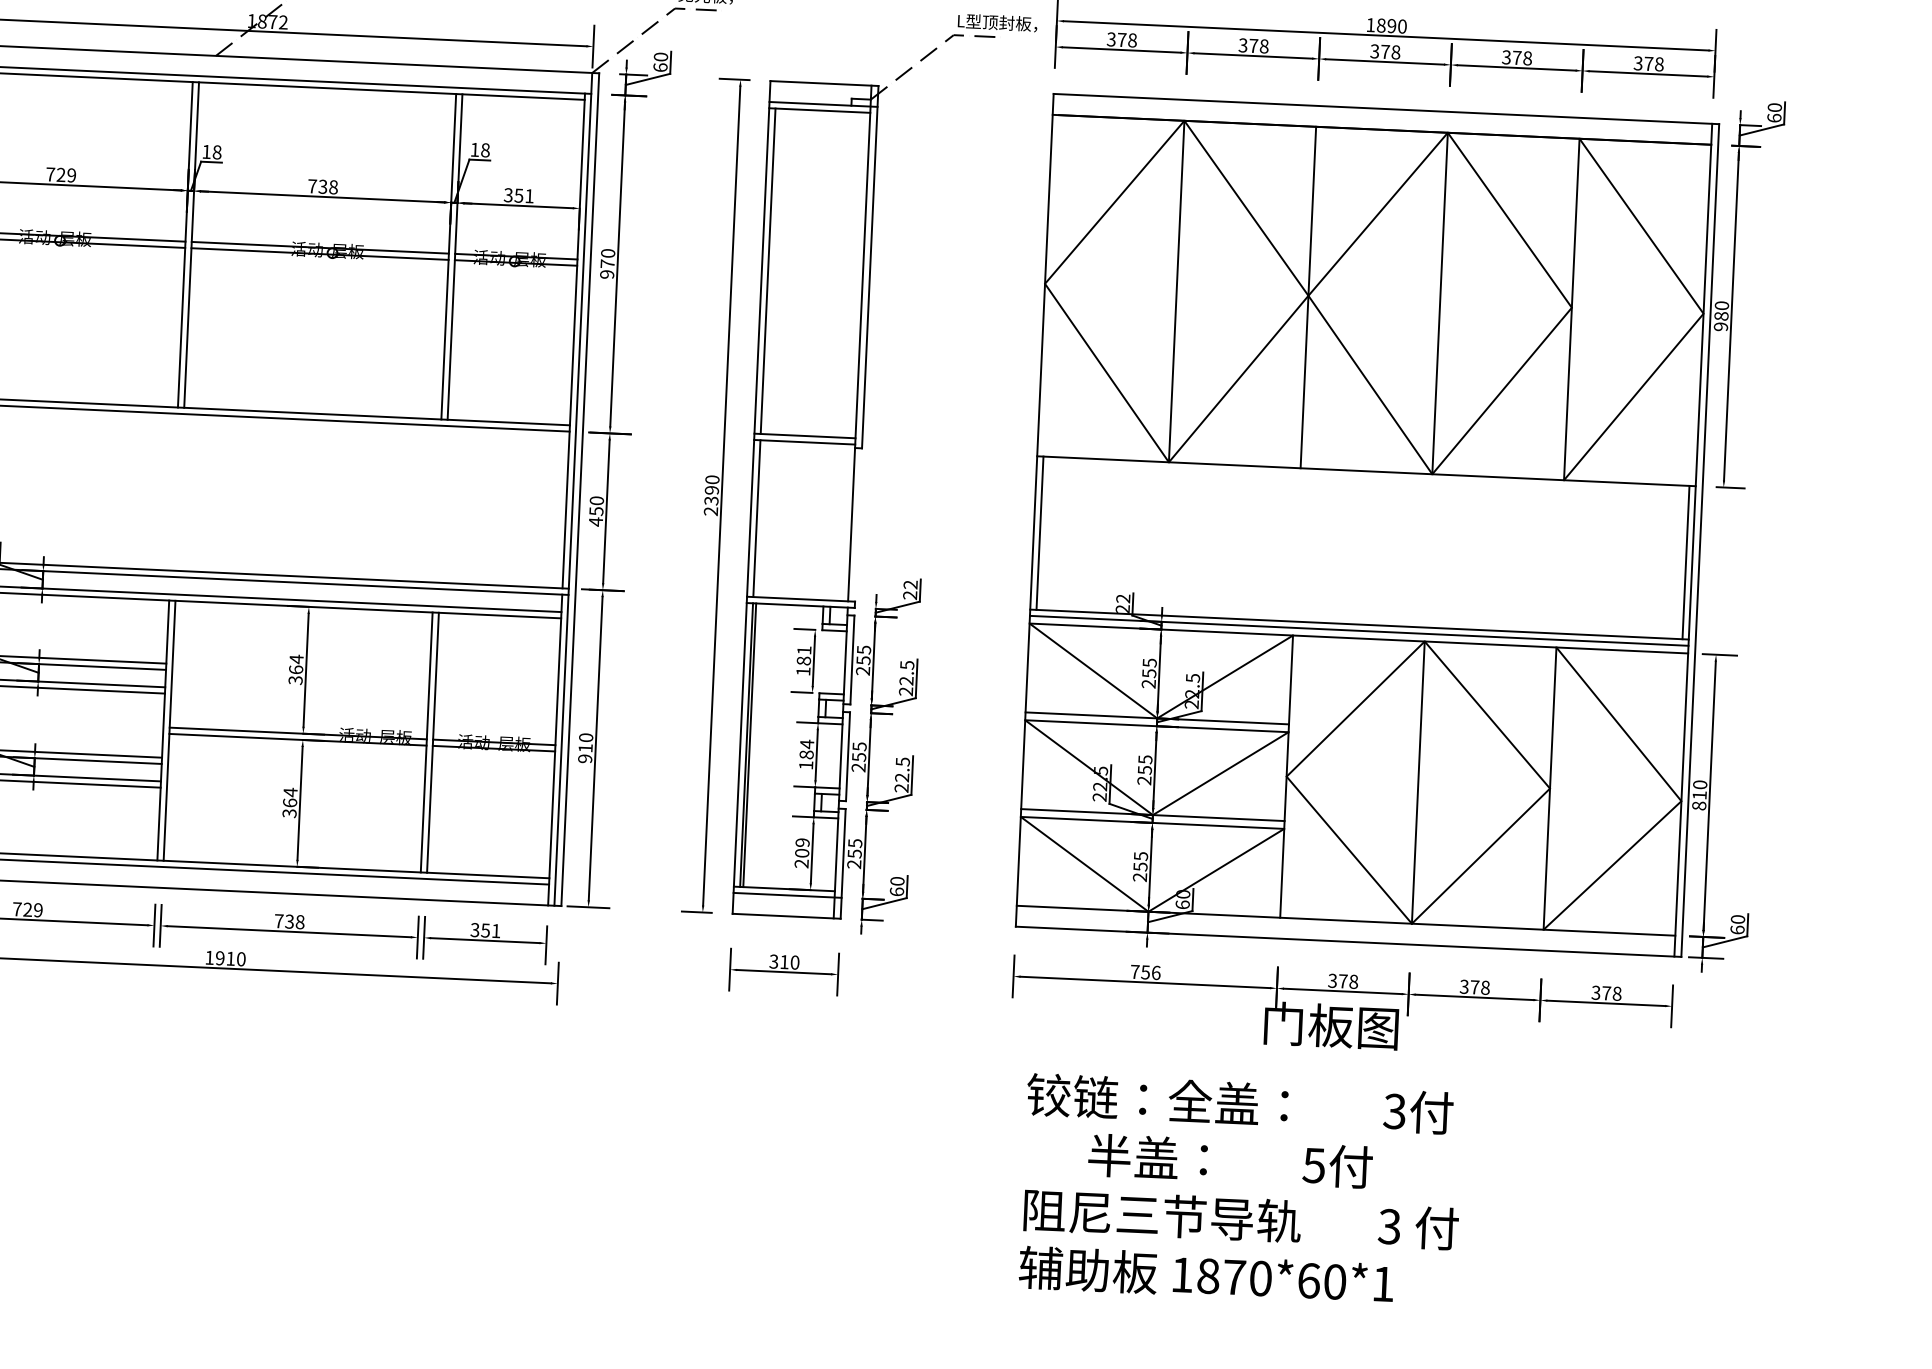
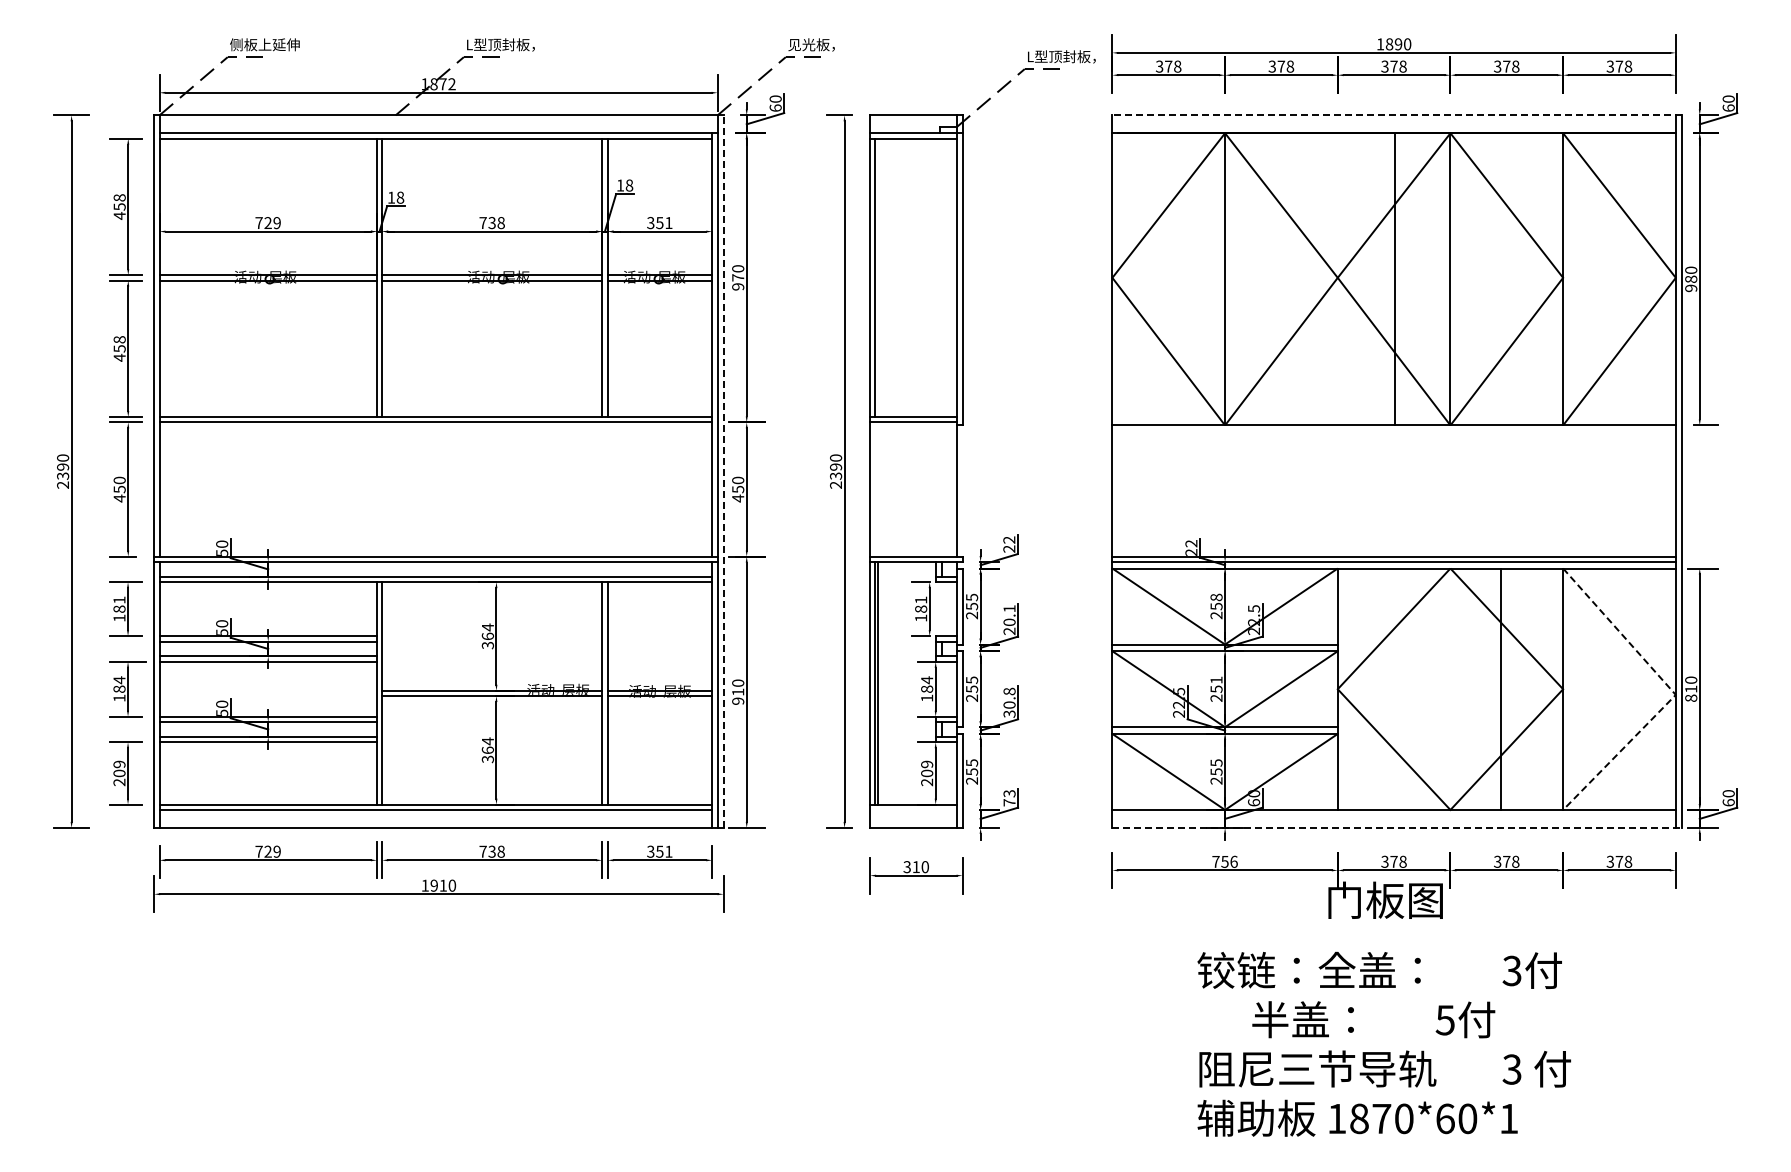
line: (1386, 109) -> (1397, 115), solid -> dashed
line: (1308, 297) -> (1394, 279), moved
line: (580, 489) -> (723, 471), solid -> dashed
line: (756, 518) -> (875, 489), removed
line: (1039, 532) -> (1117, 490), removed
line: (1686, 562) -> (1670, 490), removed
text: (1149, 662) -> (1216, 597), 255 -> 258
text: (906, 673) -> (1009, 615), 22.5 -> 20.1
text: (1145, 758) -> (1216, 679), 255 -> 251
text: (902, 774) -> (1009, 702), 22.5 -> 30.8
line: (1418, 781) -> (1501, 688), moved
line: (1678, 798) -> (1673, 692), solid -> dashed
text: (897, 886) -> (1009, 798), 60 -> 73
line: (787, 894) -> (916, 809), removed
line: (1349, 941) -> (1397, 827), solid -> dashed
text: (1240, 1189) -> (1383, 1043), moved

